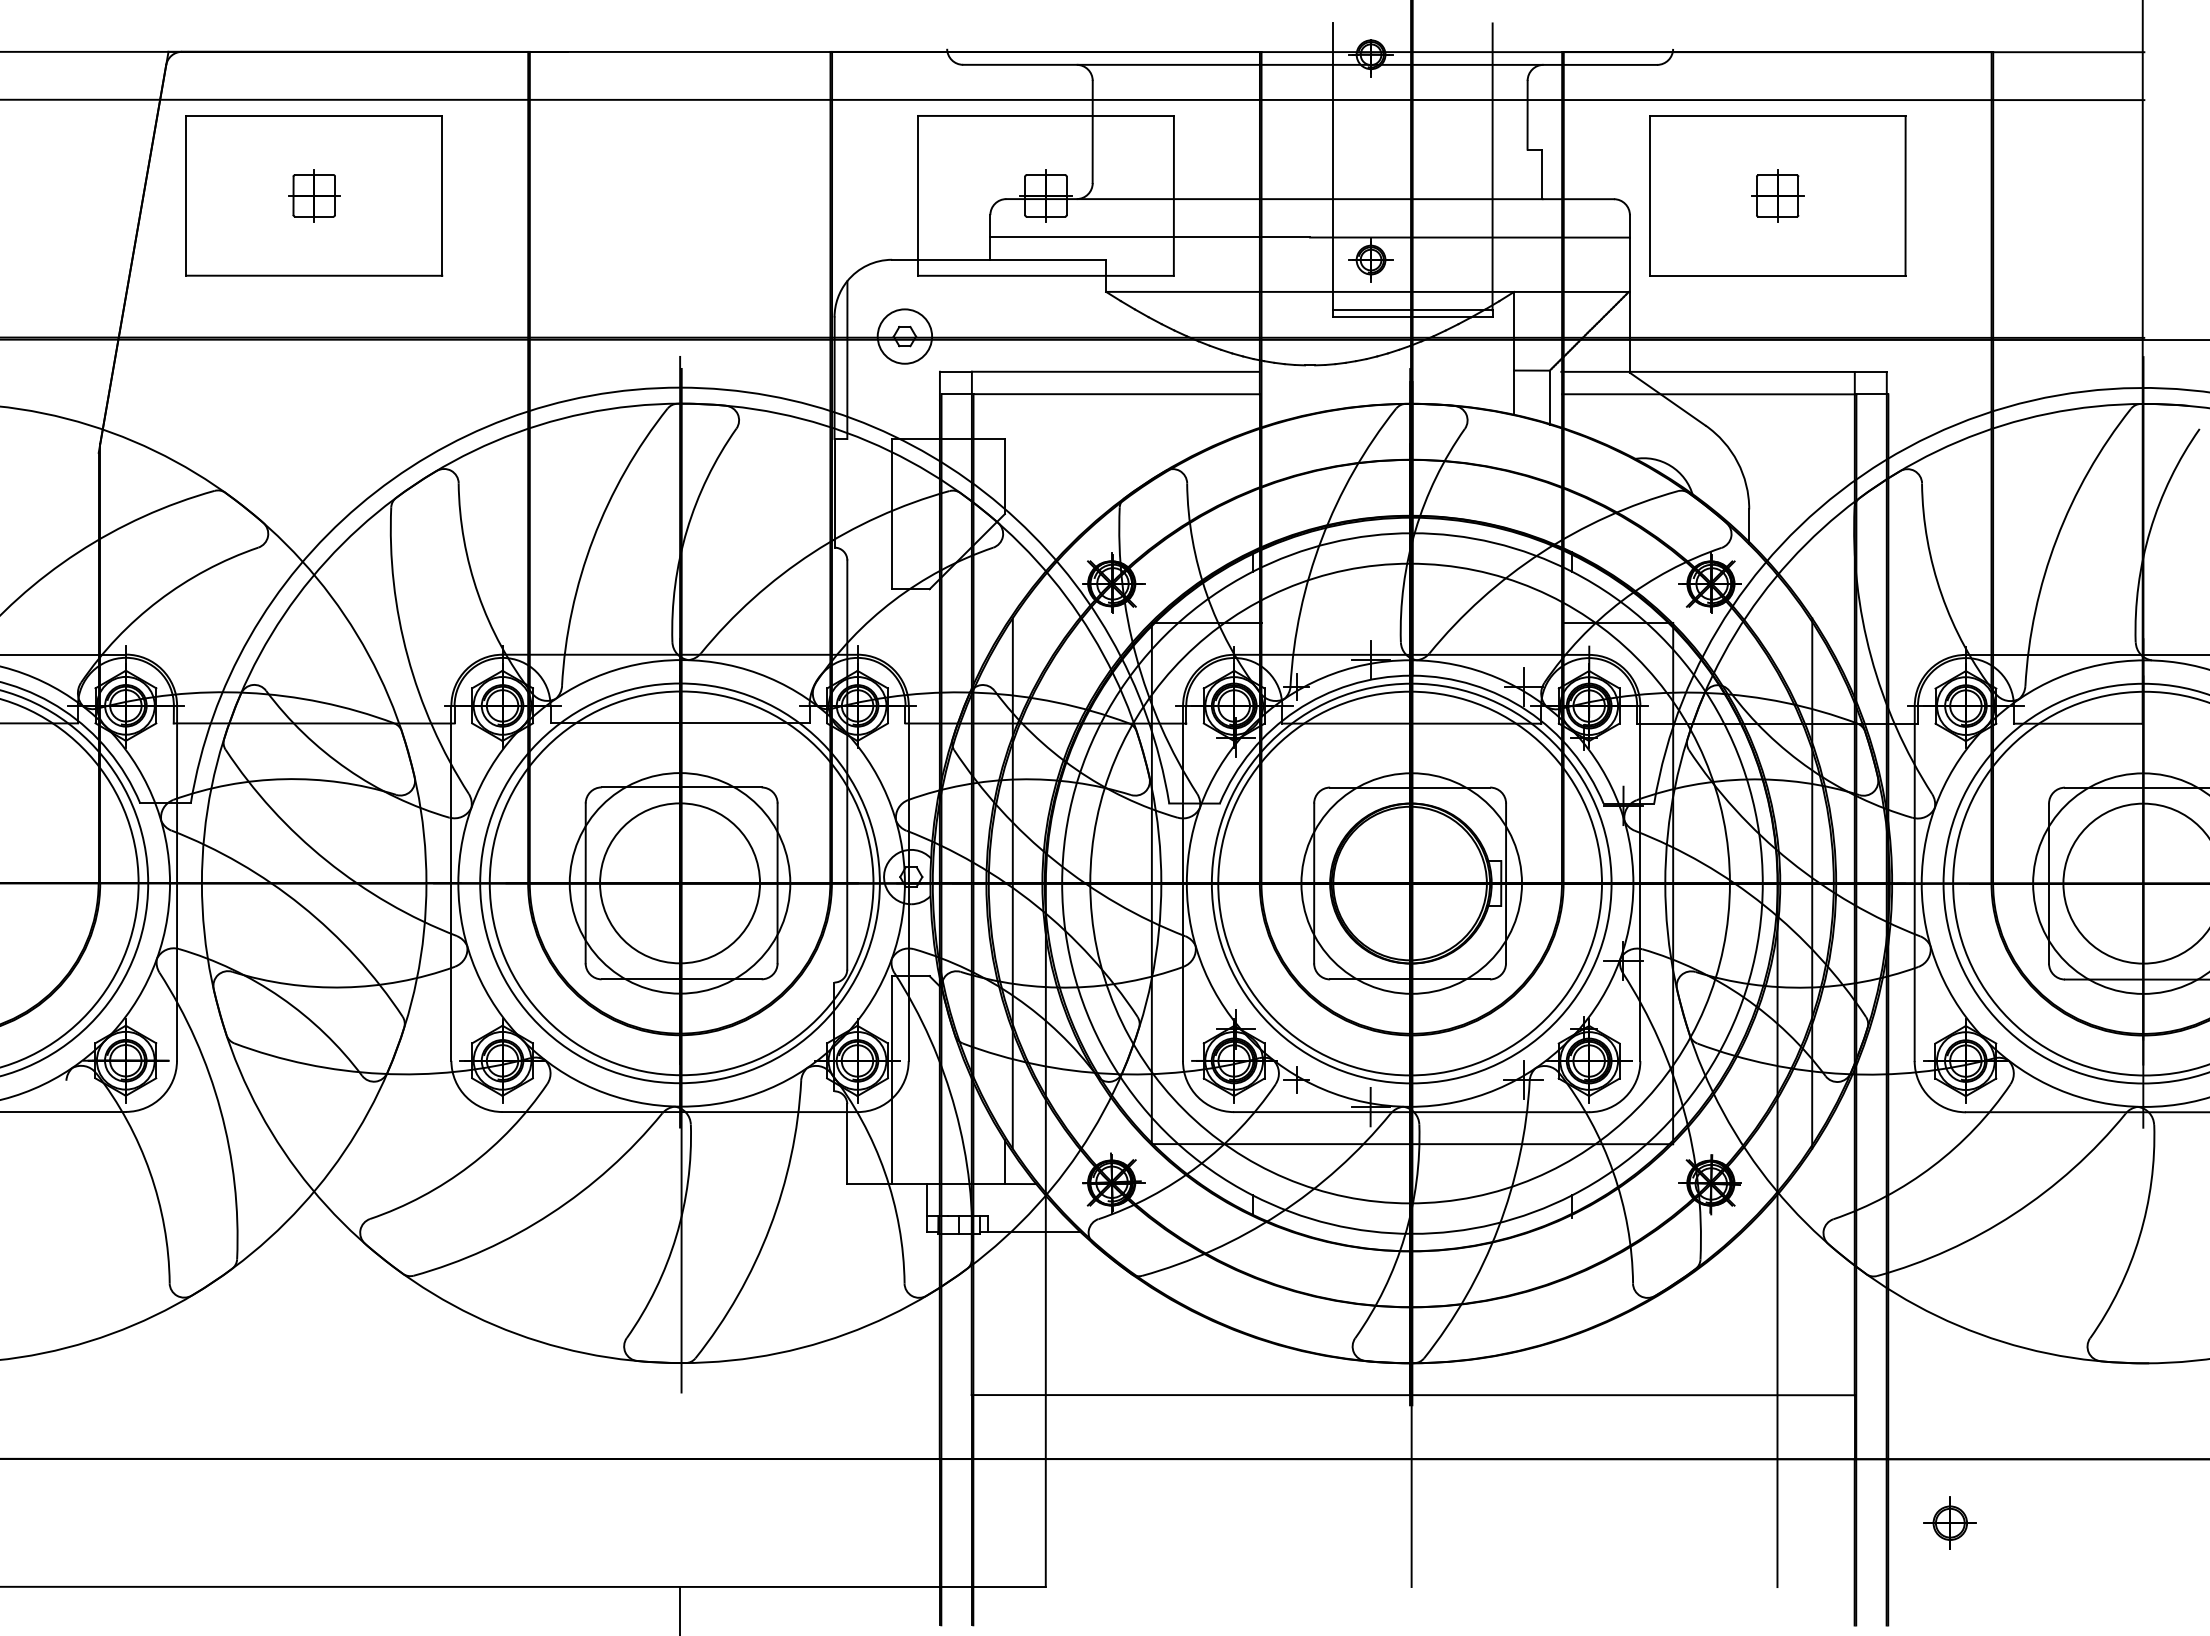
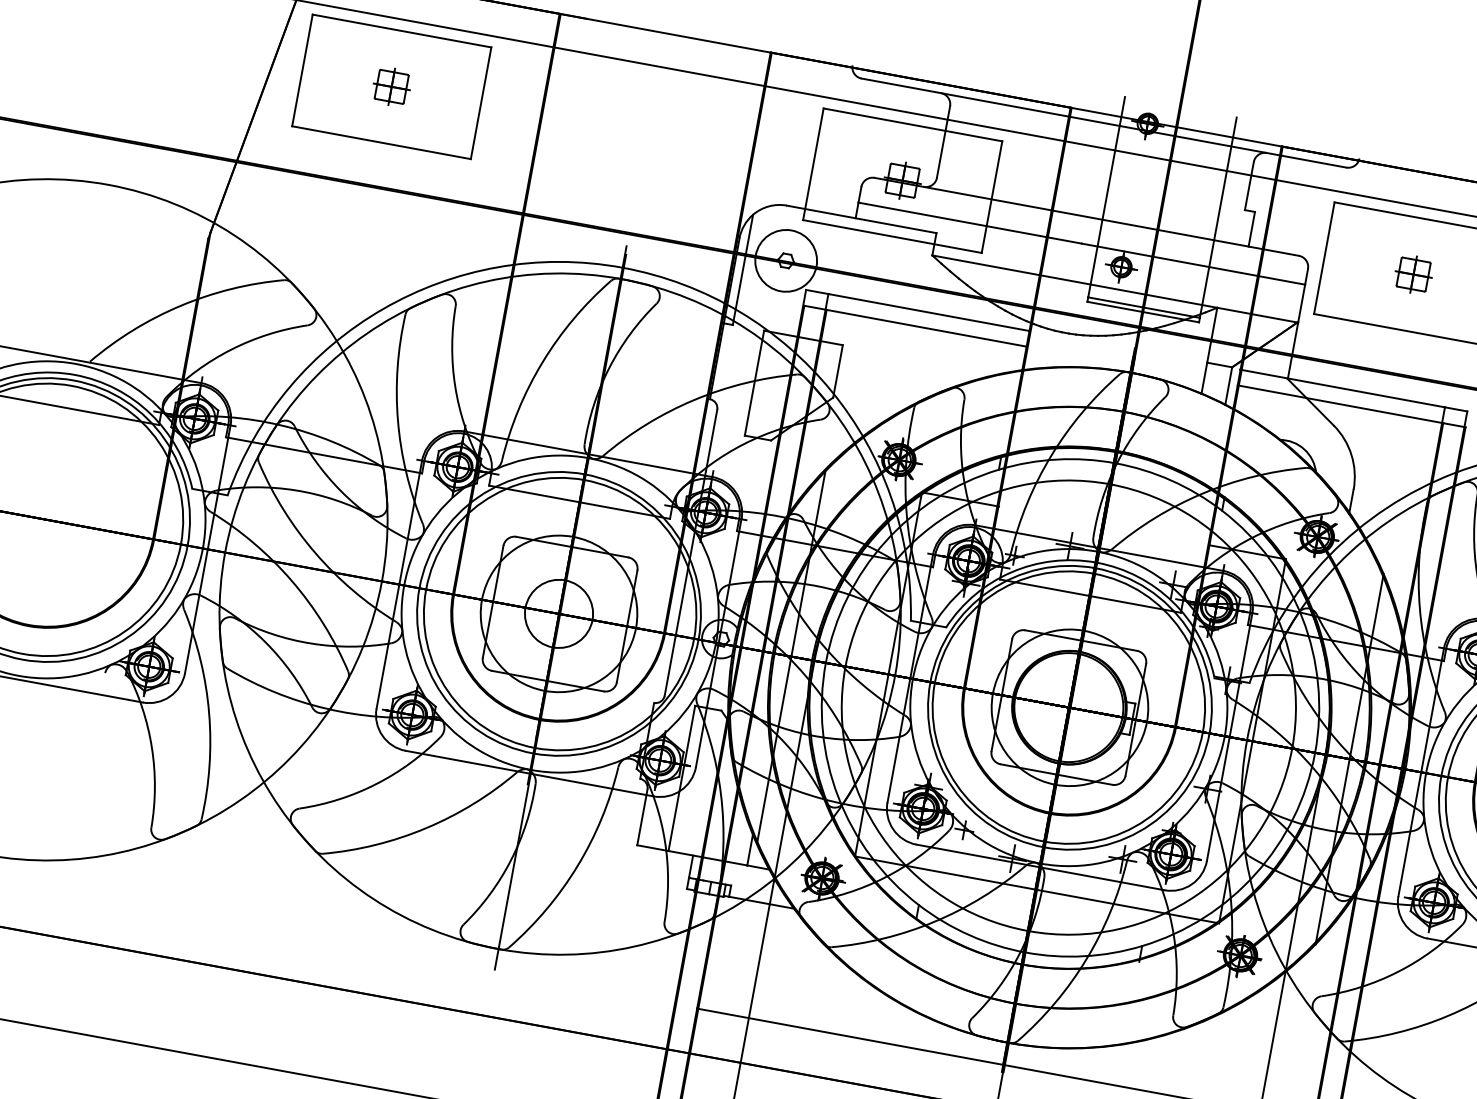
circle: (904, 336) -> (785, 260), size x1.6
circle: (680, 883) -> (559, 614), size x0.6

